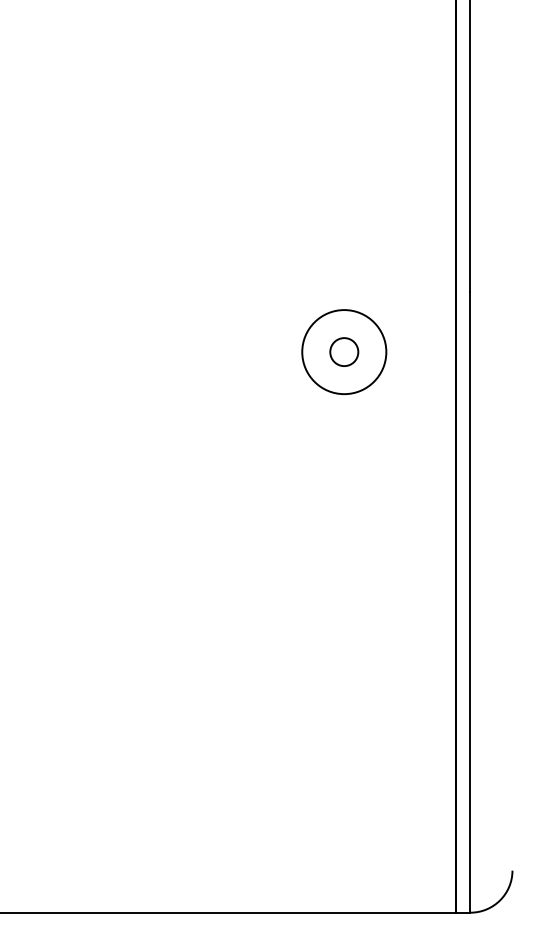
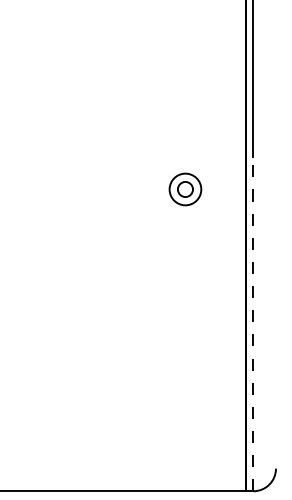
circle: (344, 352) -> (185, 189), size x0.7
line: (470, 601) -> (253, 323), solid -> dashed

